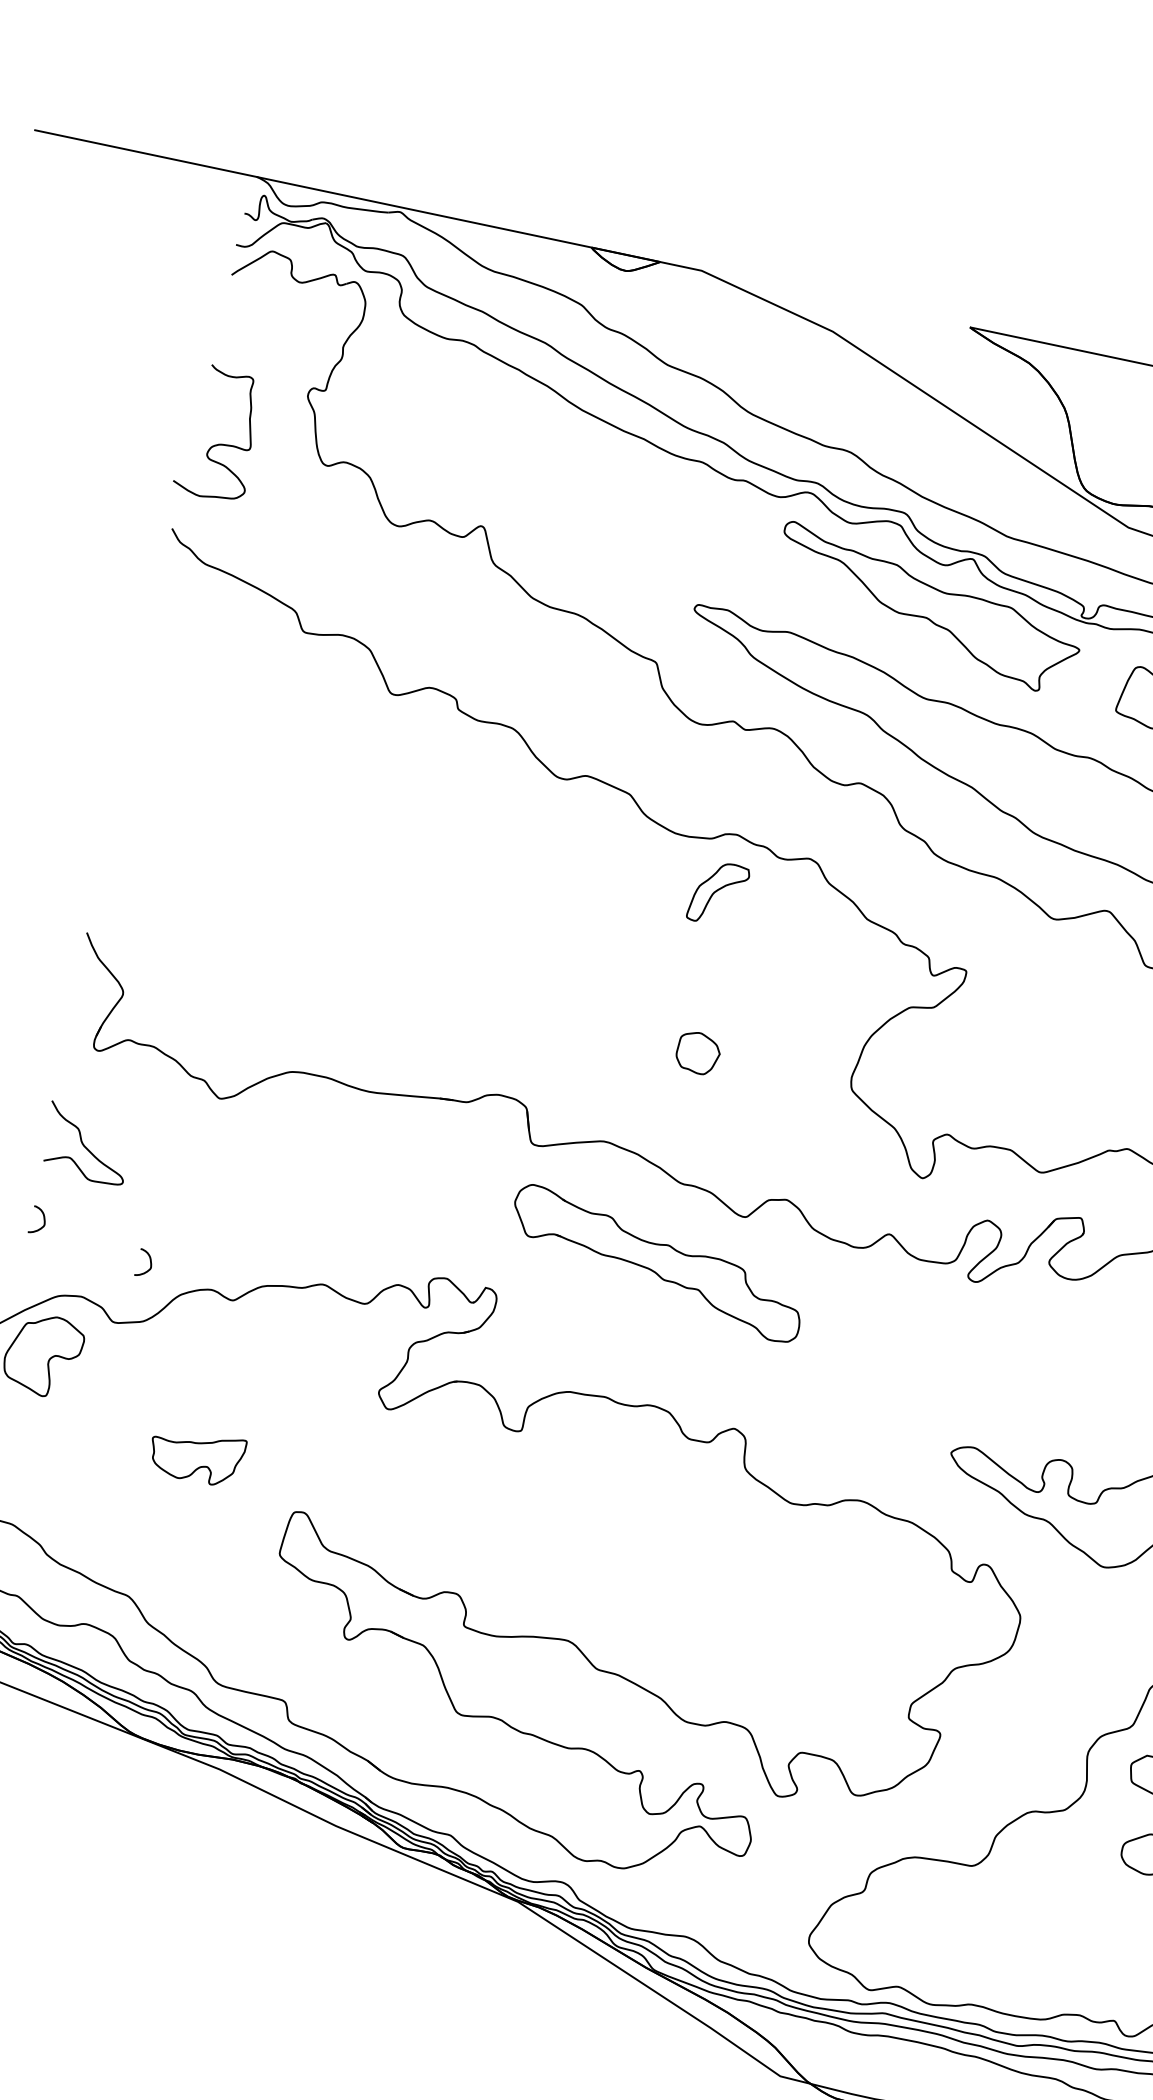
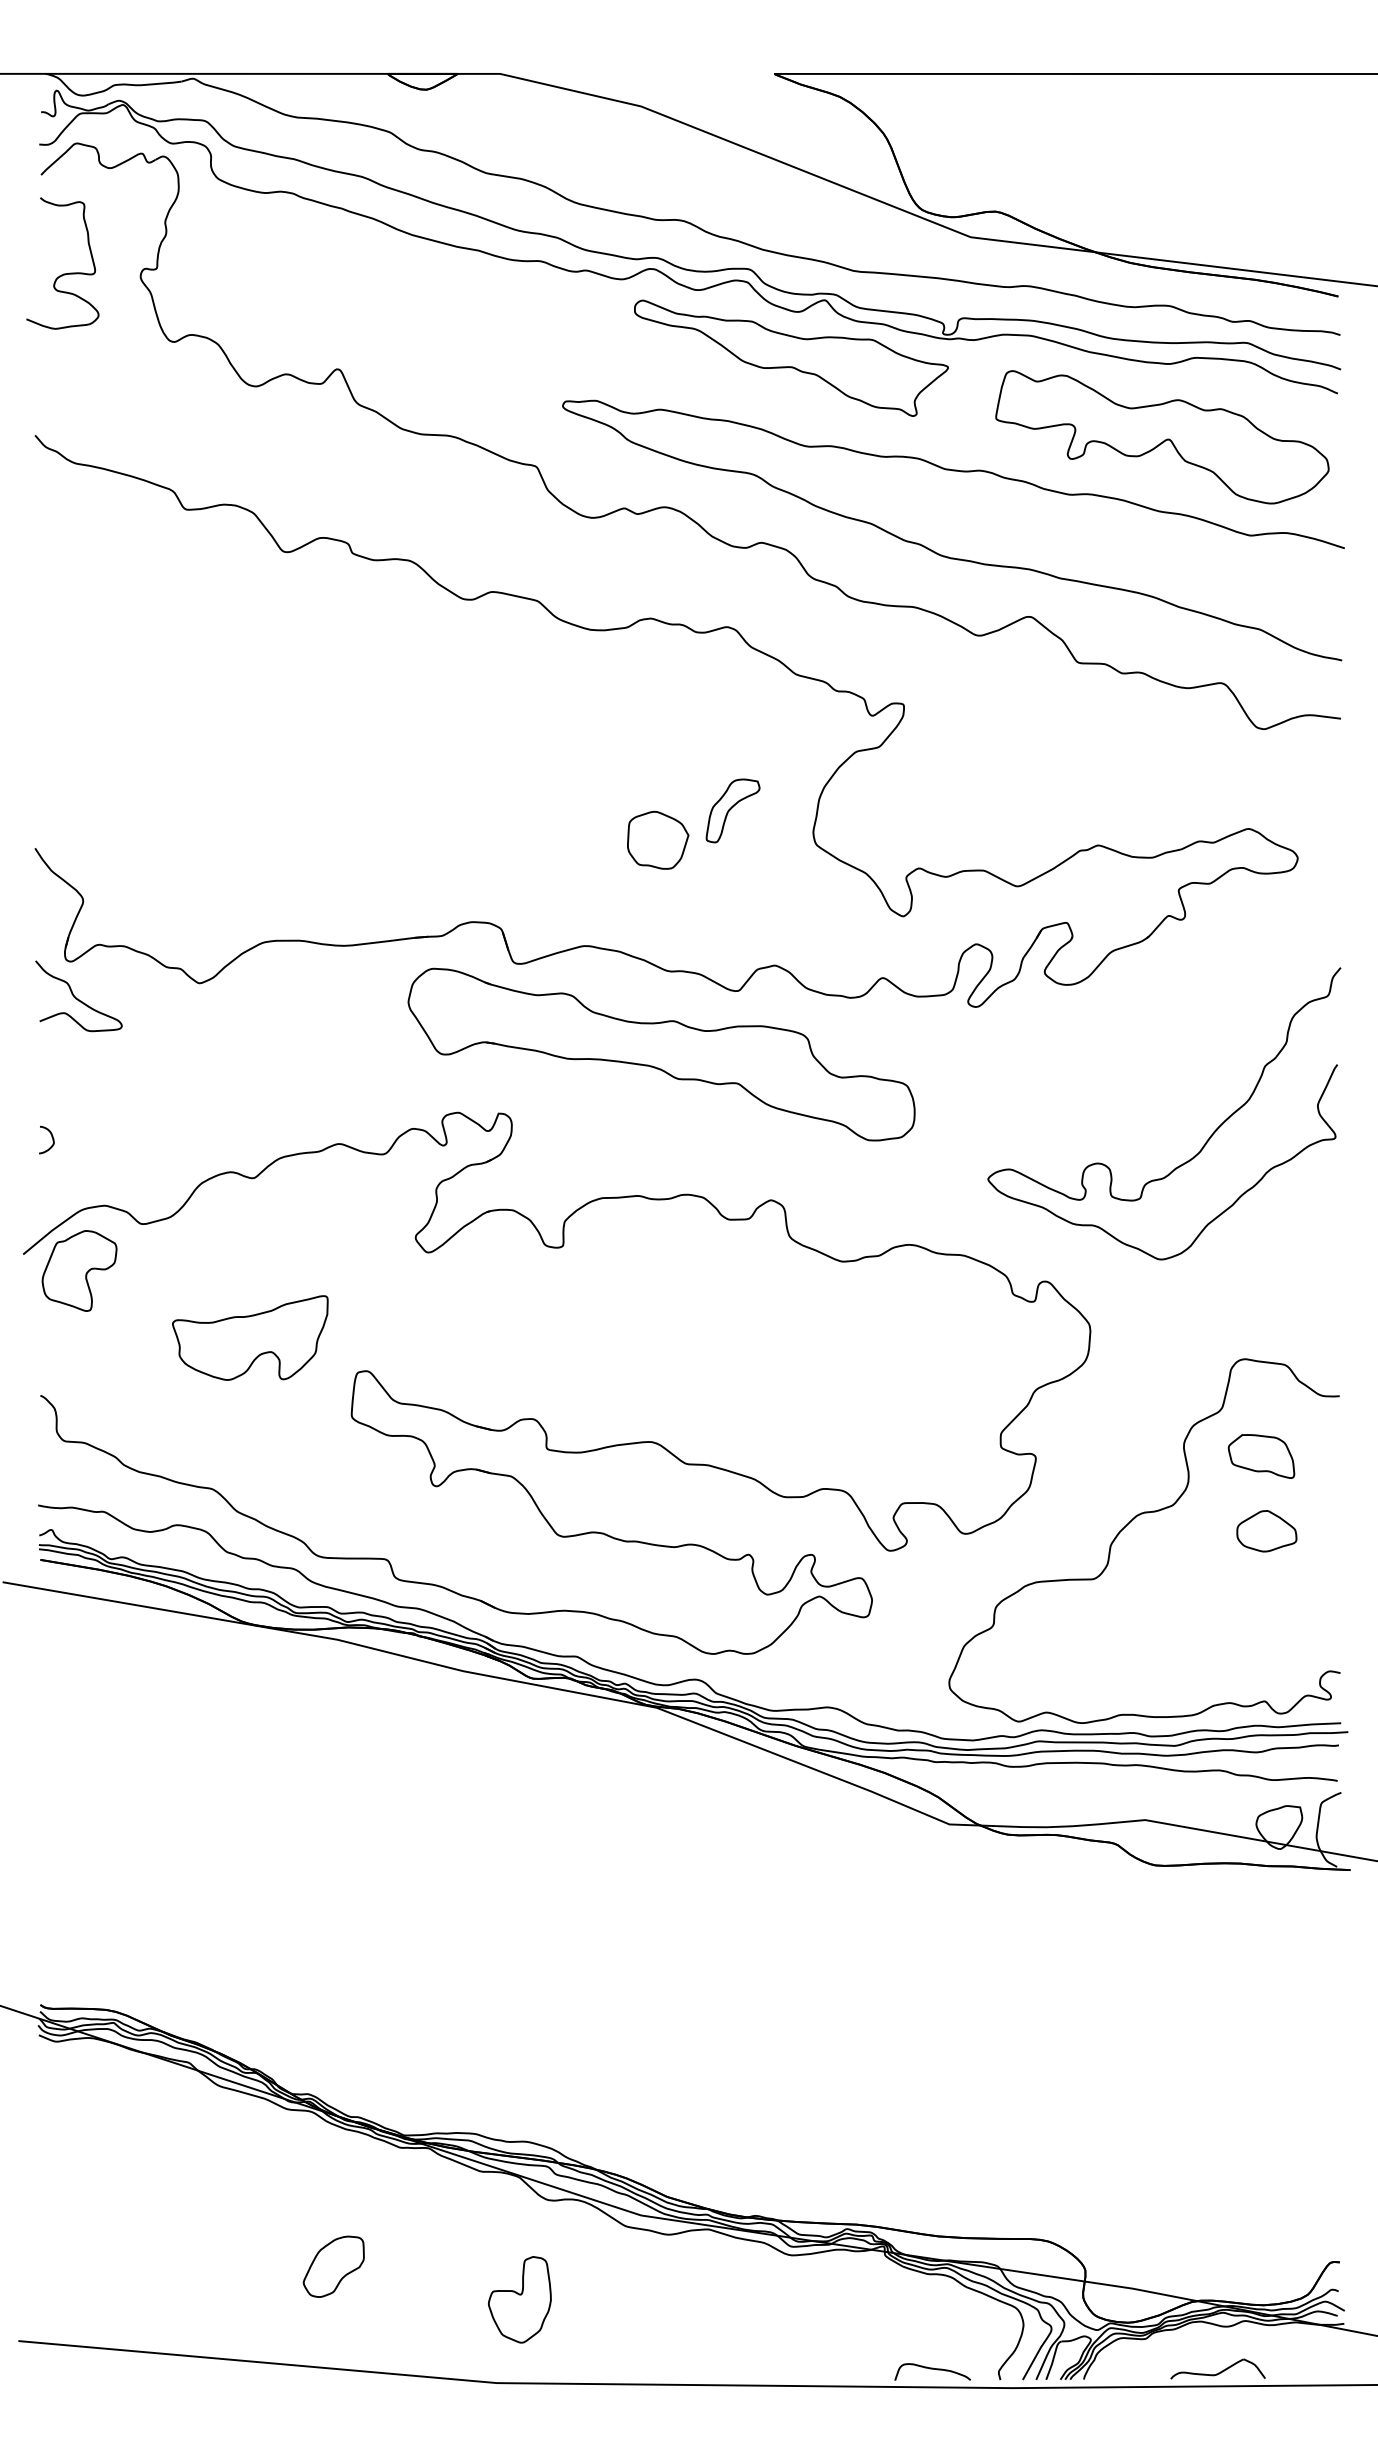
curve: (218, 443) -> (63, 273), moved
part: (717, 893) -> (732, 810), moved
part: (698, 1052) -> (658, 839), size x1.43
curve: (86, 1146) -> (78, 998), moved
curve: (149, 1261) -> (164, 1157), removed
part: (657, 1263) -> (661, 1054), size x1.67
part: (196, 1455) -> (250, 1337), size x1.67

